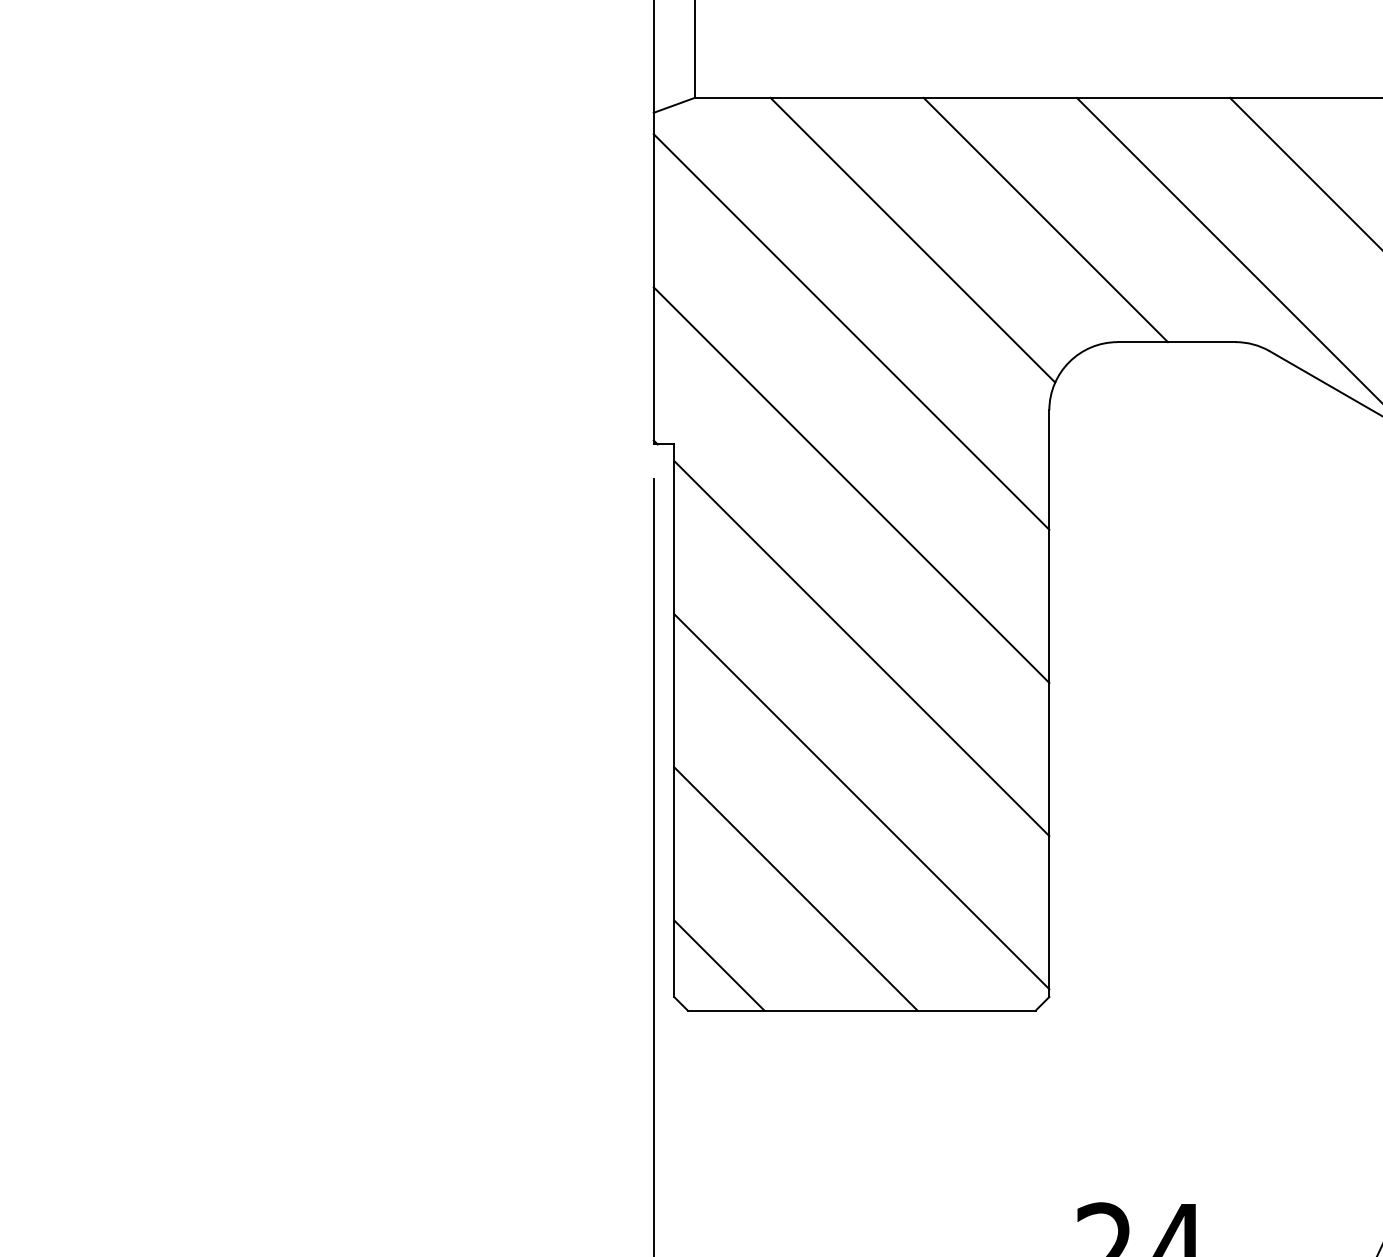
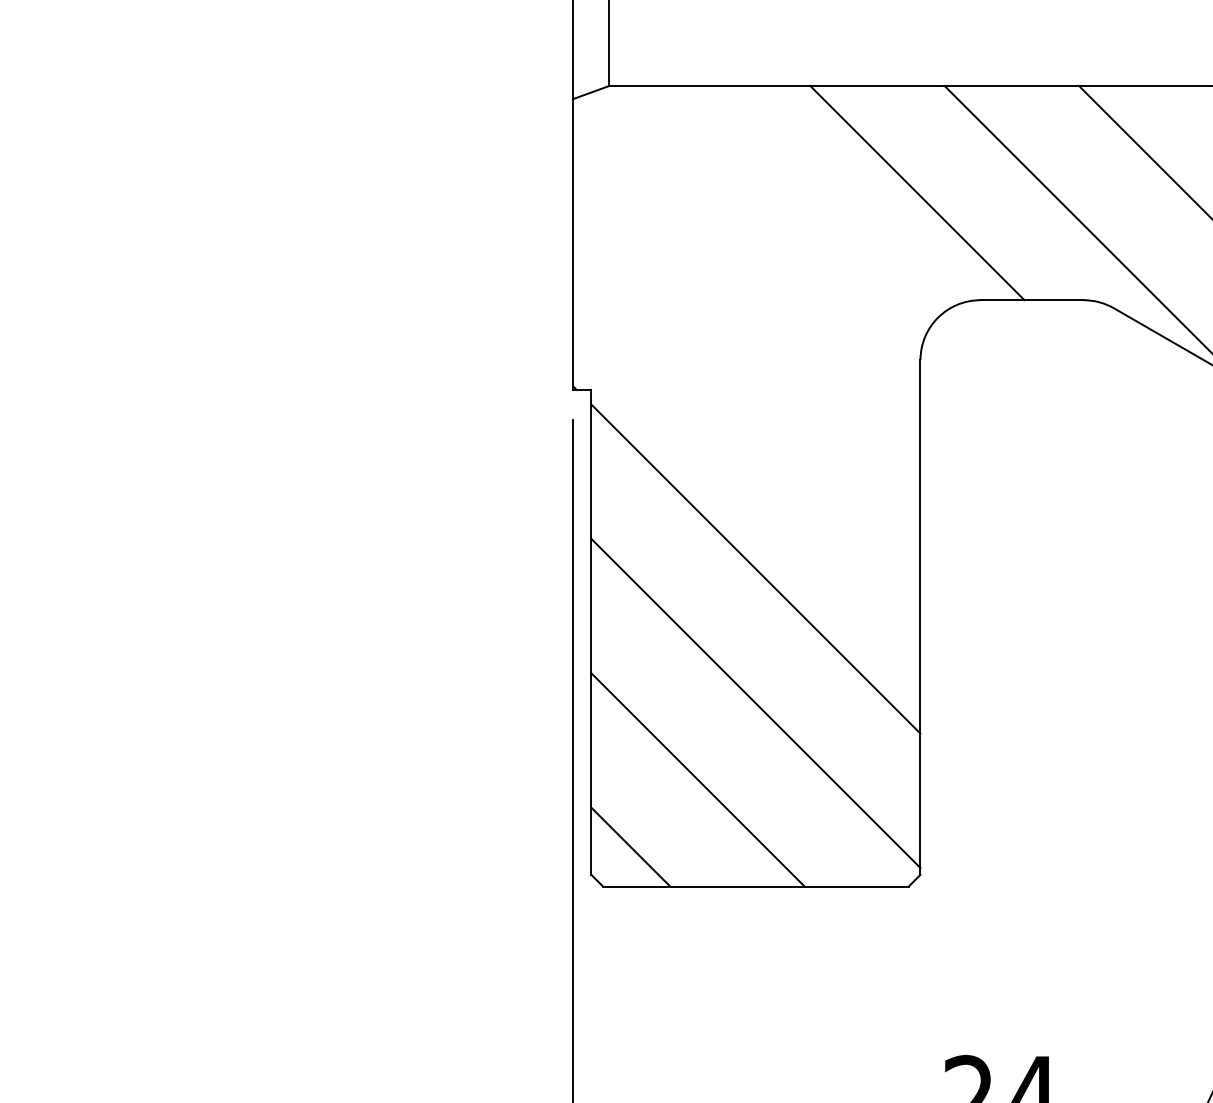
line: (912, 239) -> (800, 210), removed
line: (851, 331) -> (746, 290), removed
line: (851, 484) -> (746, 425), removed

